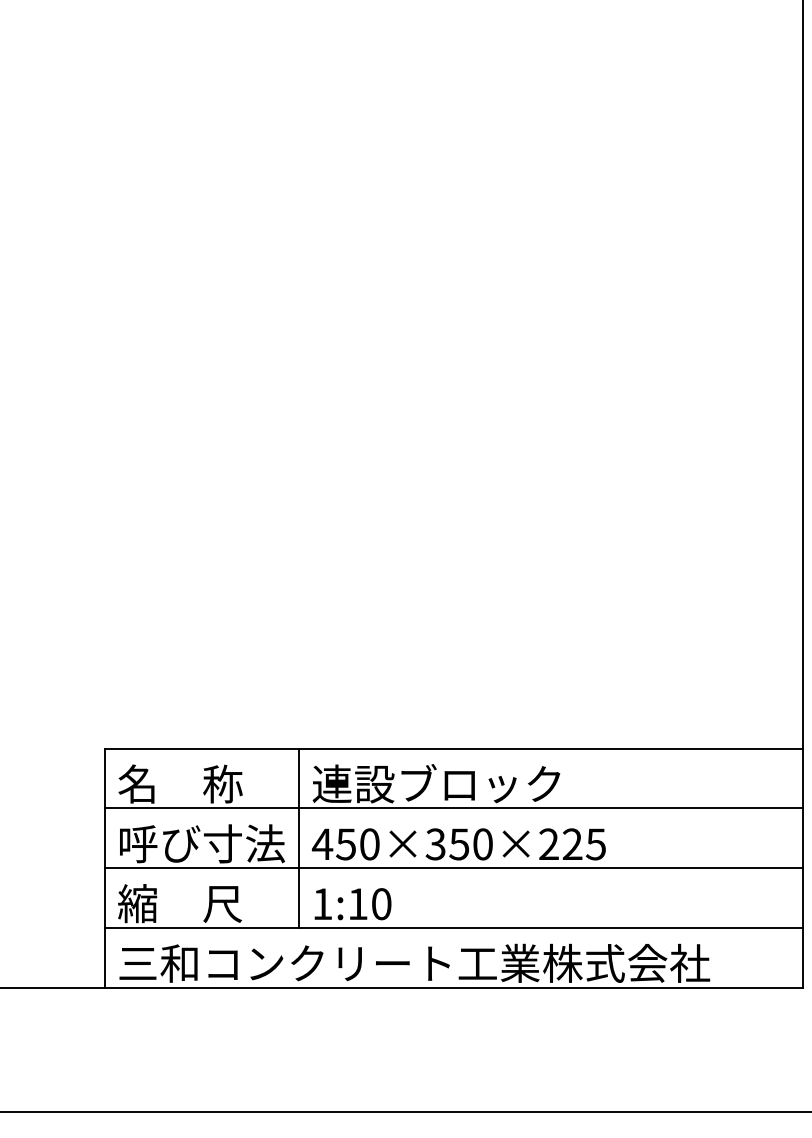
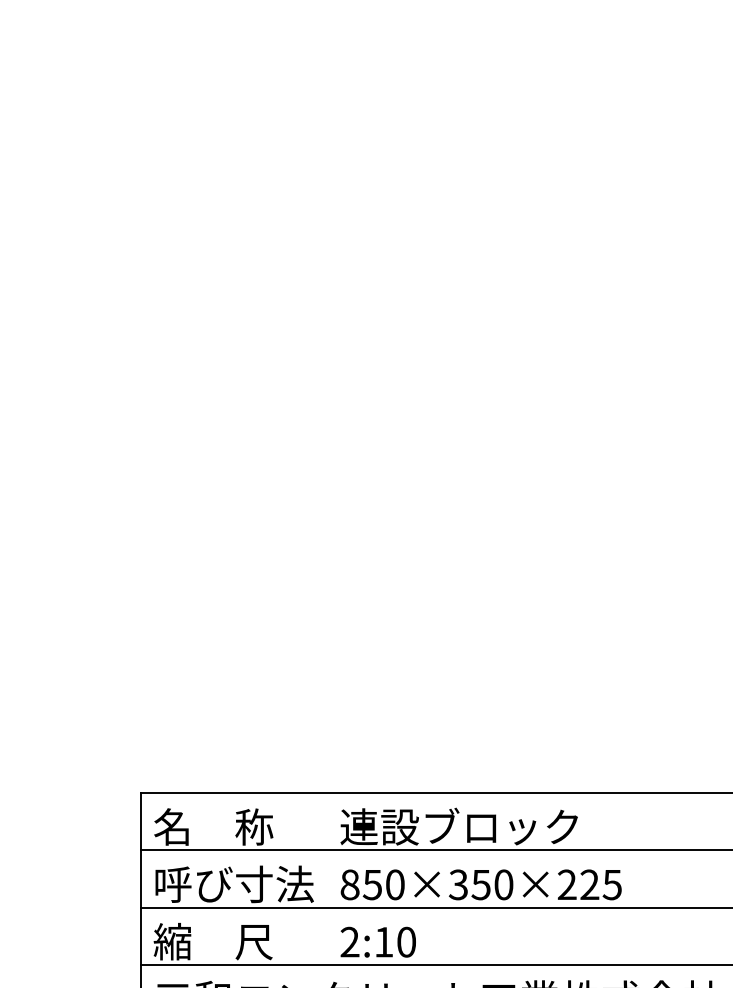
line: (299, 837) -> (327, 878), removed
text: (322, 844) -> (349, 884), 450×350×225 -> 850×350×225
text: (322, 903) -> (349, 941), 1:10 -> 2:10

